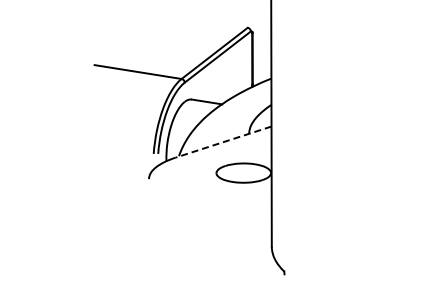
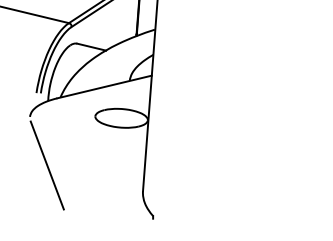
line: (223, 142) -> (104, 87), dashed -> solid
line: (170, 227) -> (47, 165), added

